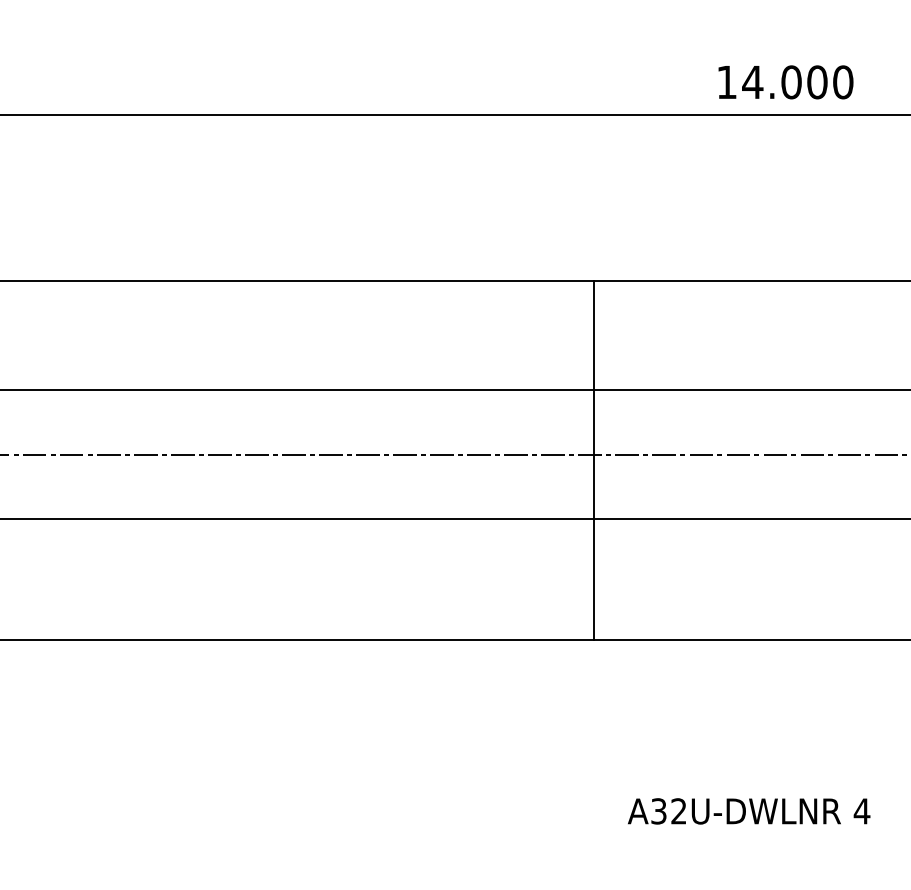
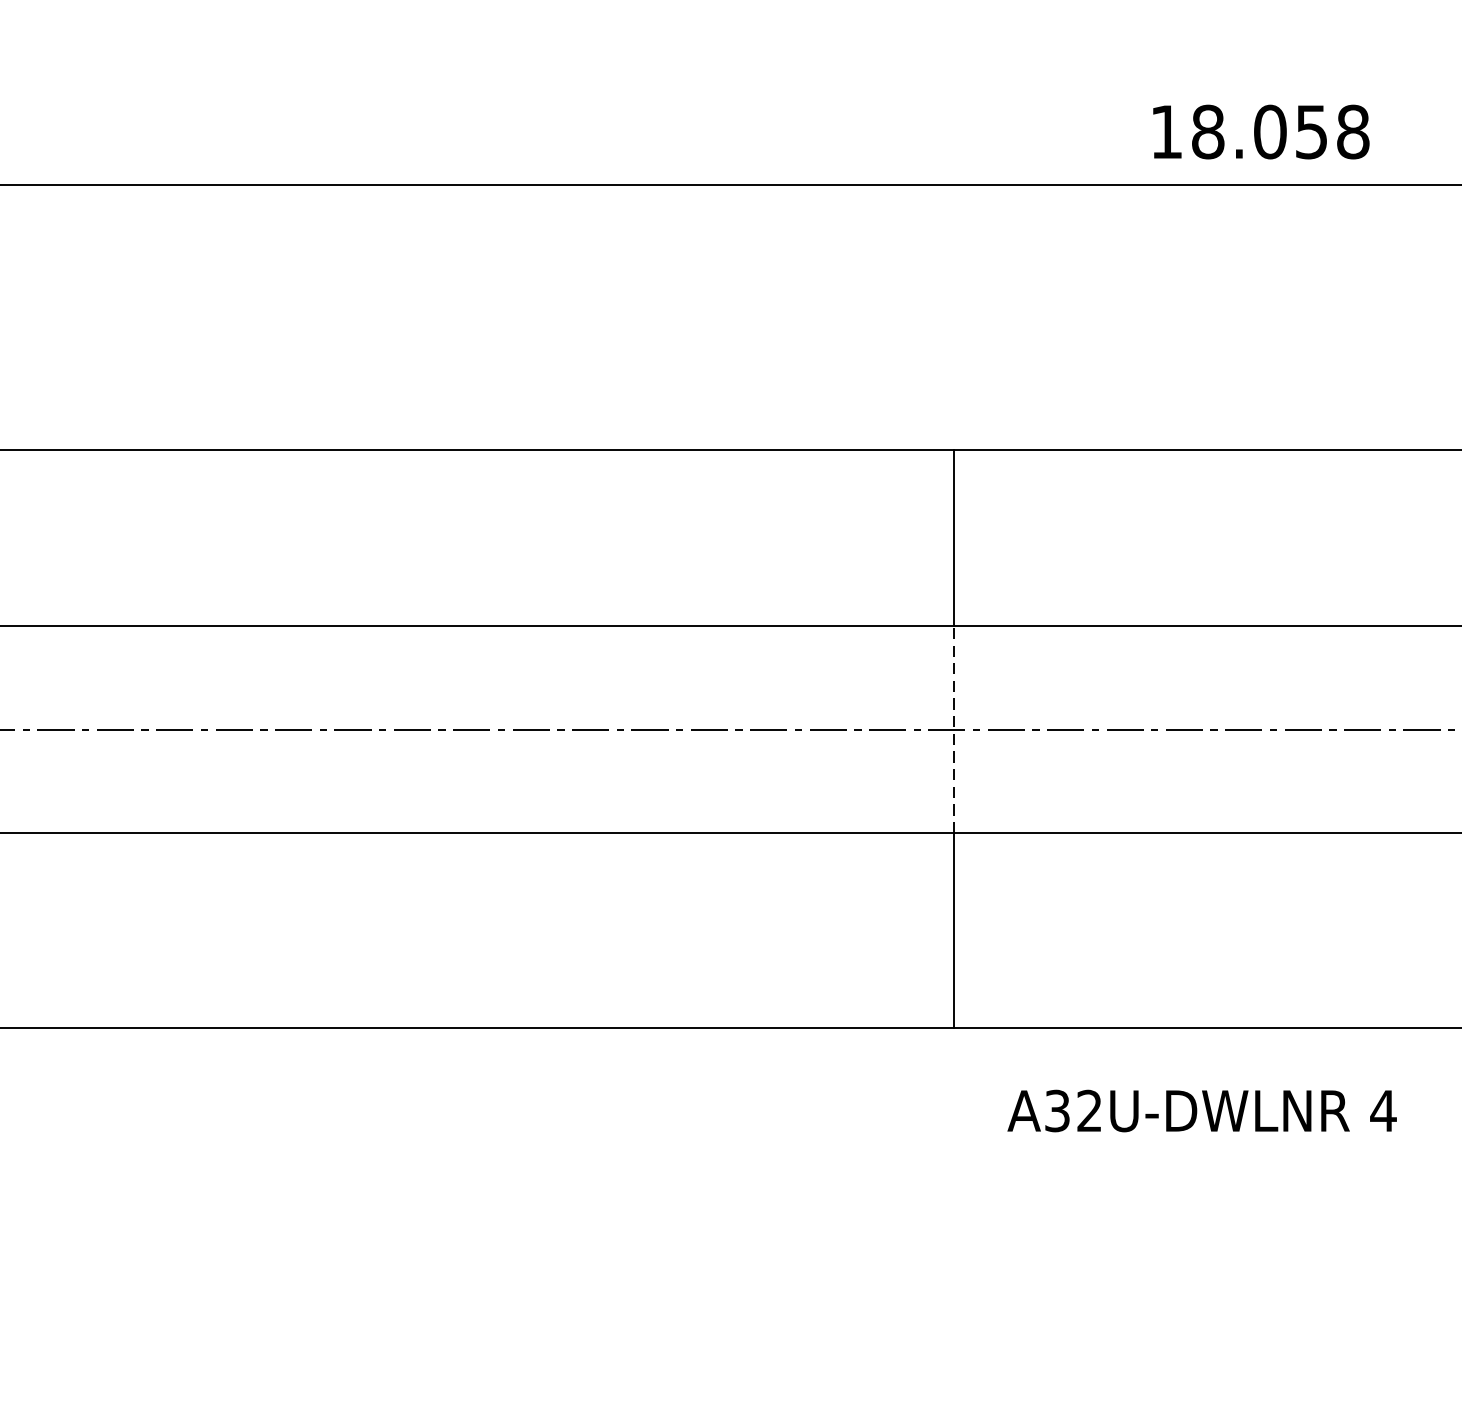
text: (797, 82) -> (1279, 132), 14.000 -> 18.058
line: (594, 454) -> (954, 729), solid -> dashed
text: (749, 811) -> (1202, 1111), moved

